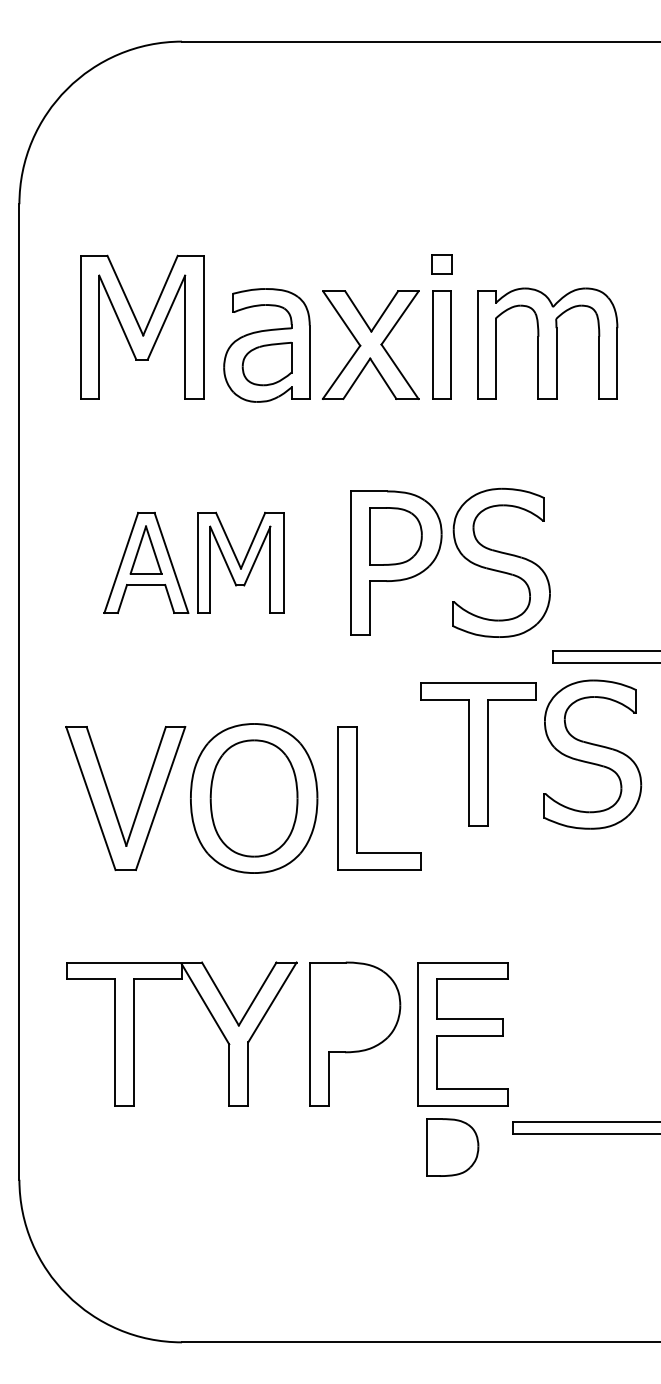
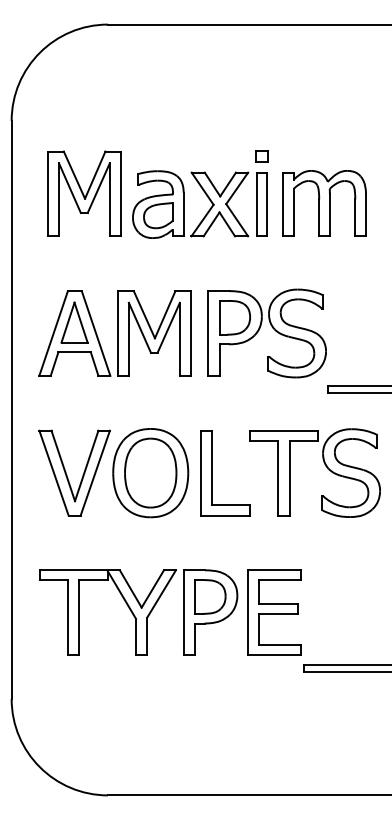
part: (192, 562) -> (114, 333), size x1.43
part: (549, 743) -> (325, 466), moved
part: (452, 1146) -> (210, 596), moved

